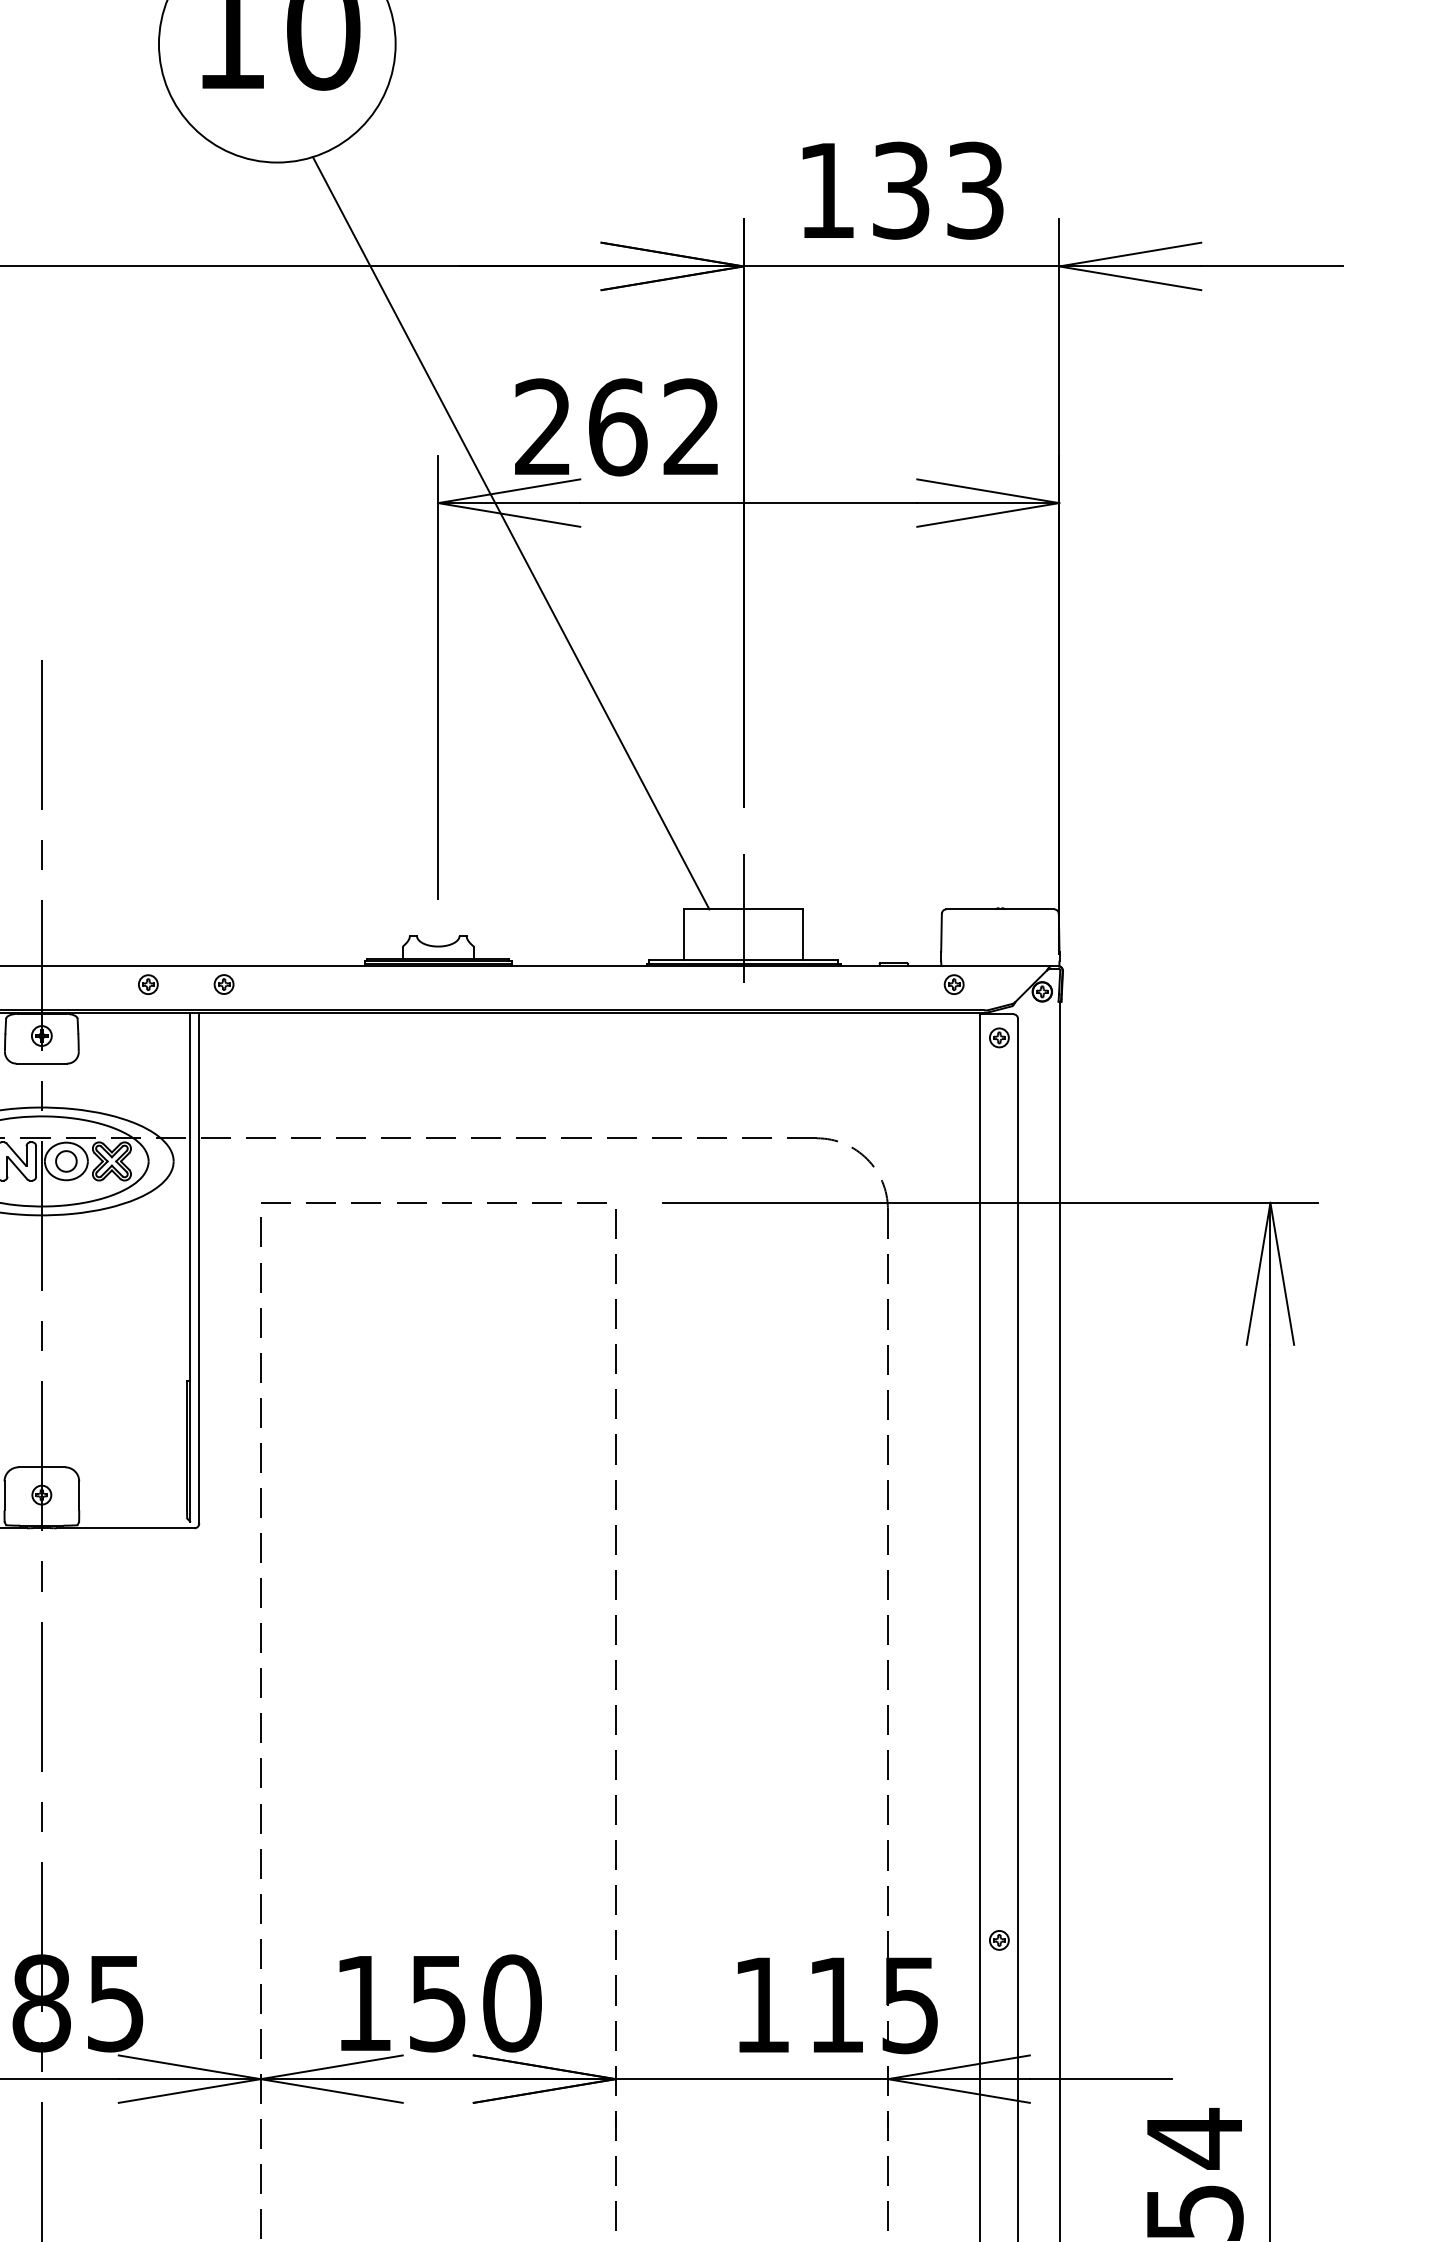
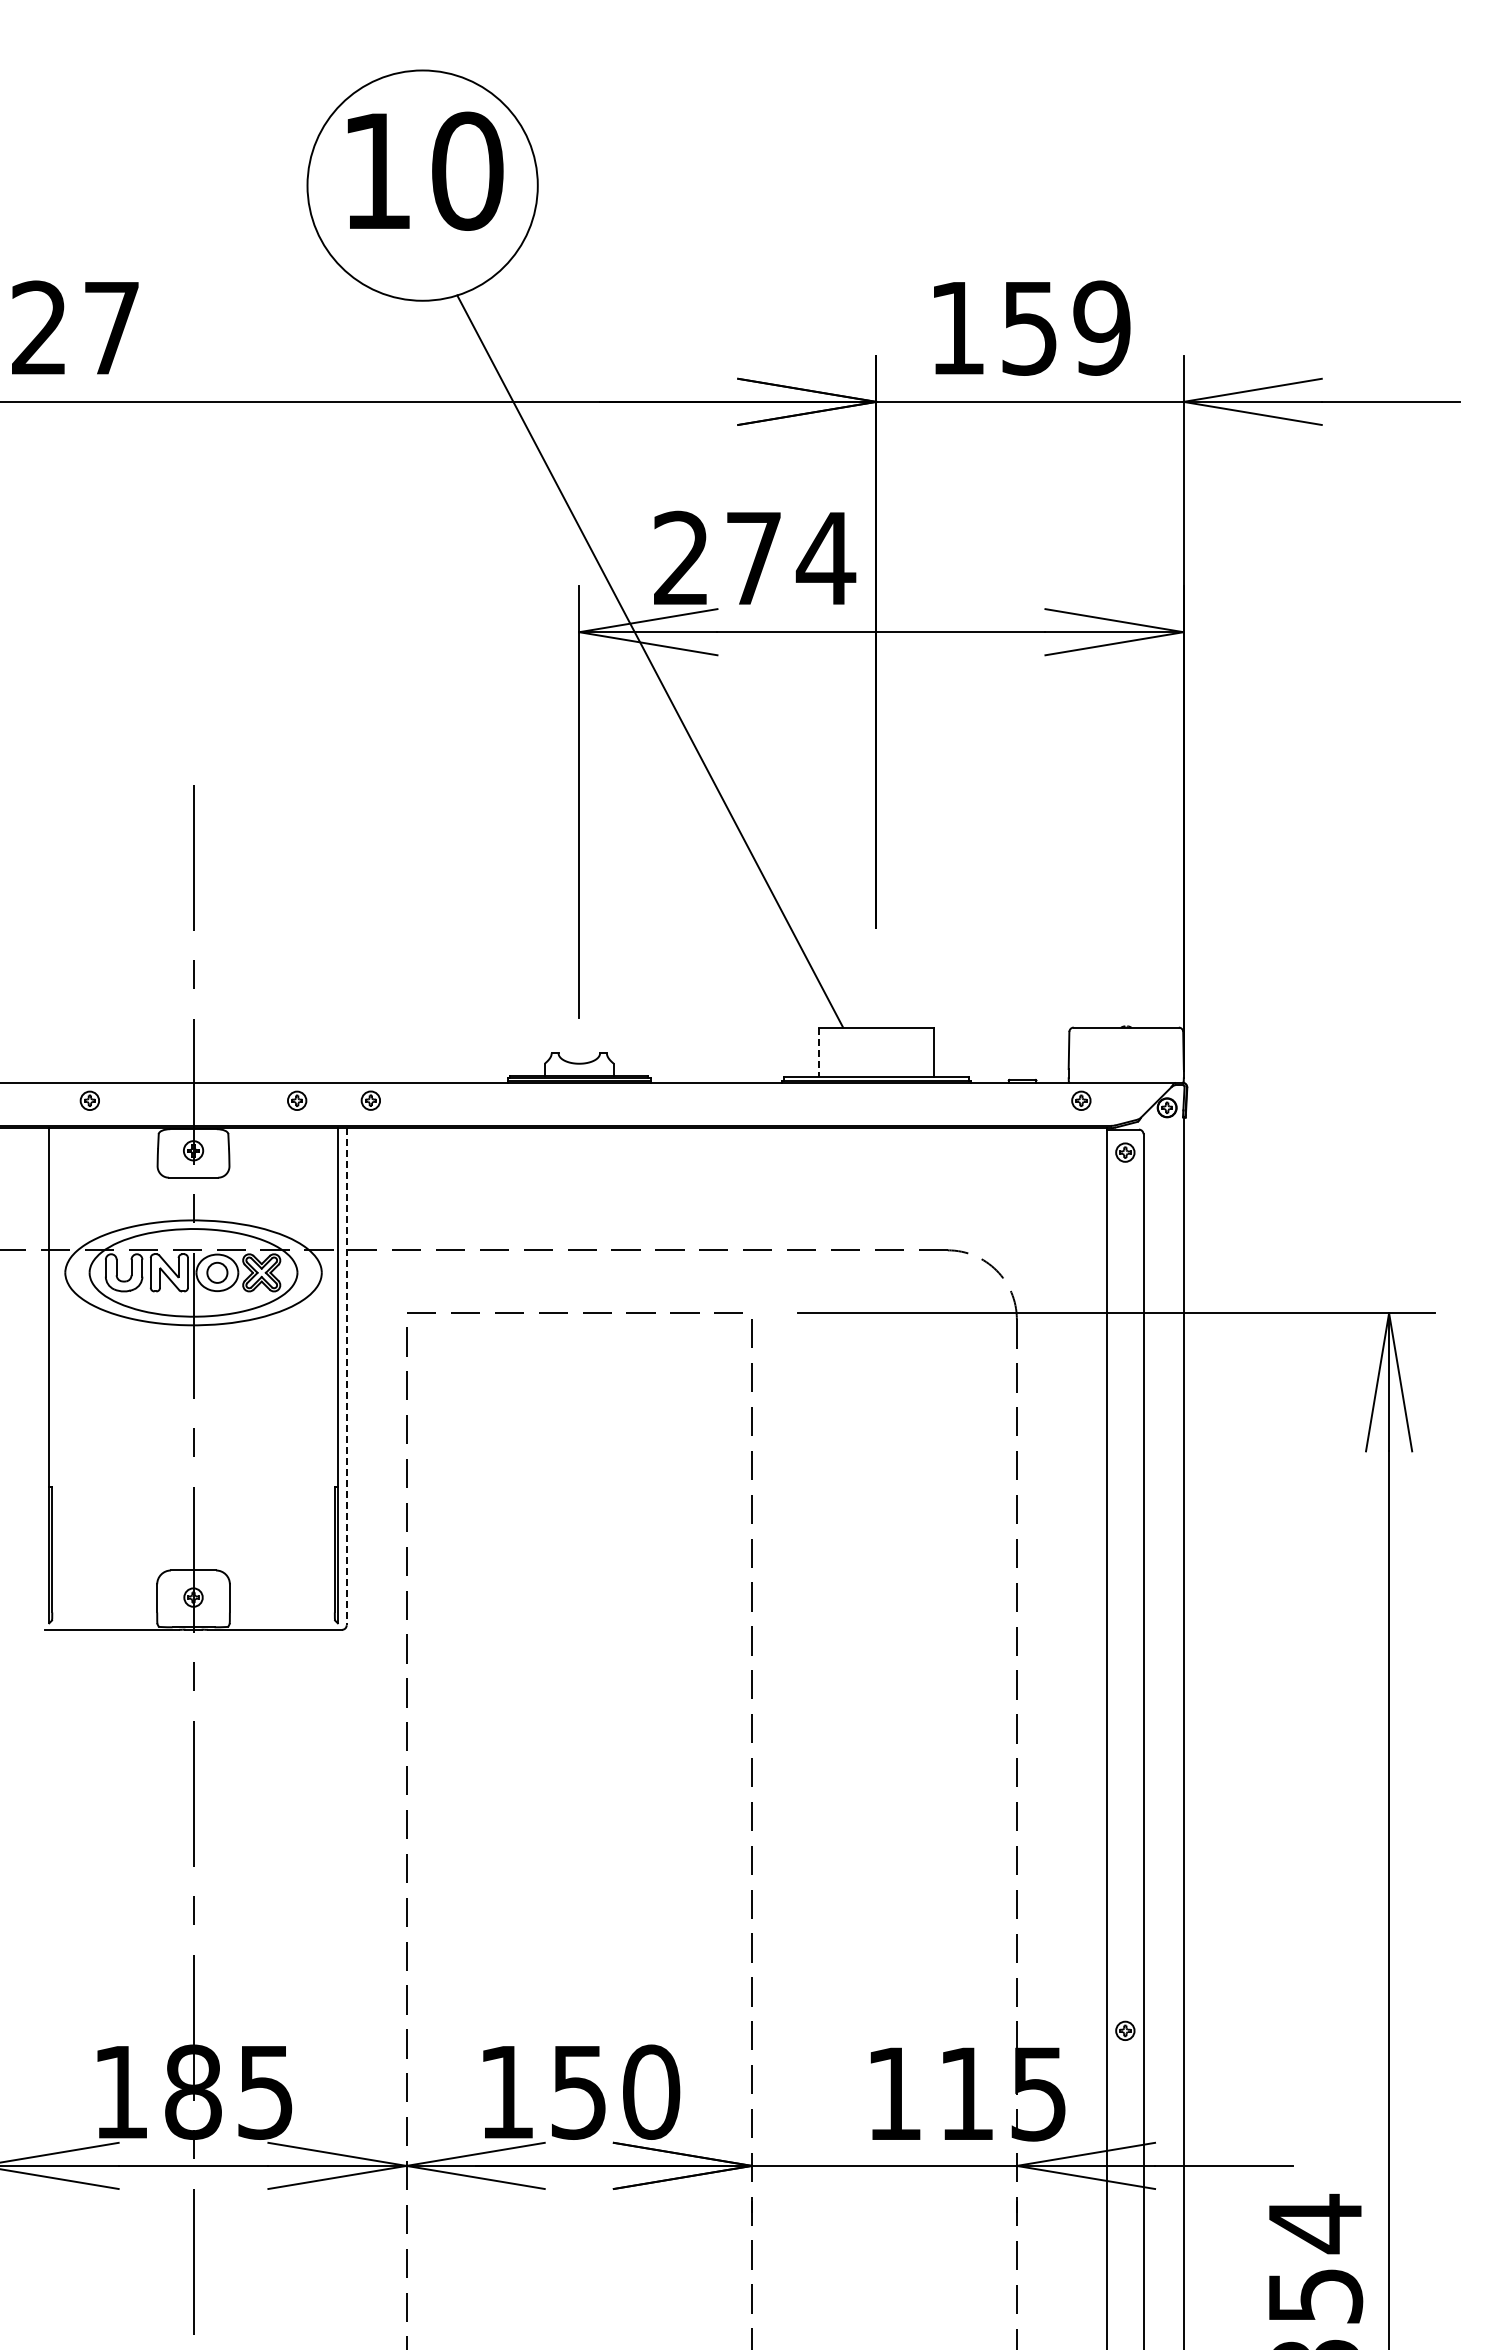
text: (938, 189) -> (1066, 327), 133 -> 159
text: (656, 427) -> (791, 558), 262 -> 274
line: (743, 917) -> (876, 1035), removed
line: (684, 935) -> (818, 1052), solid -> dashed
line: (199, 1267) -> (346, 1376), solid -> dashed

